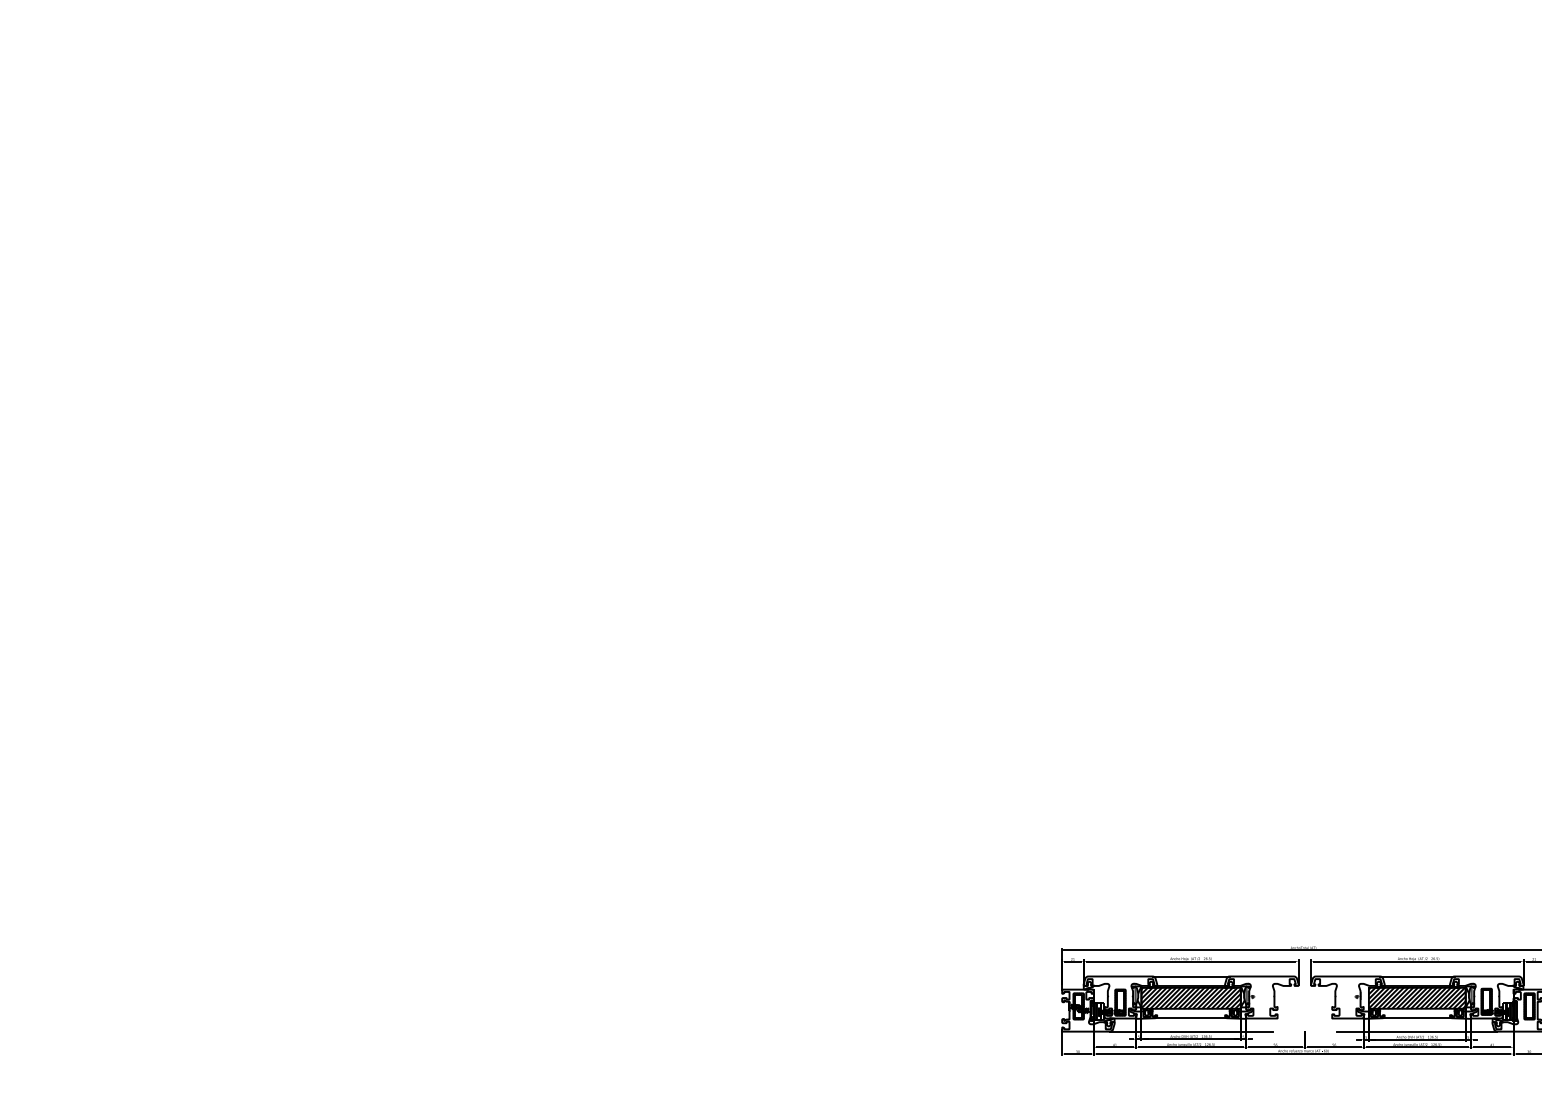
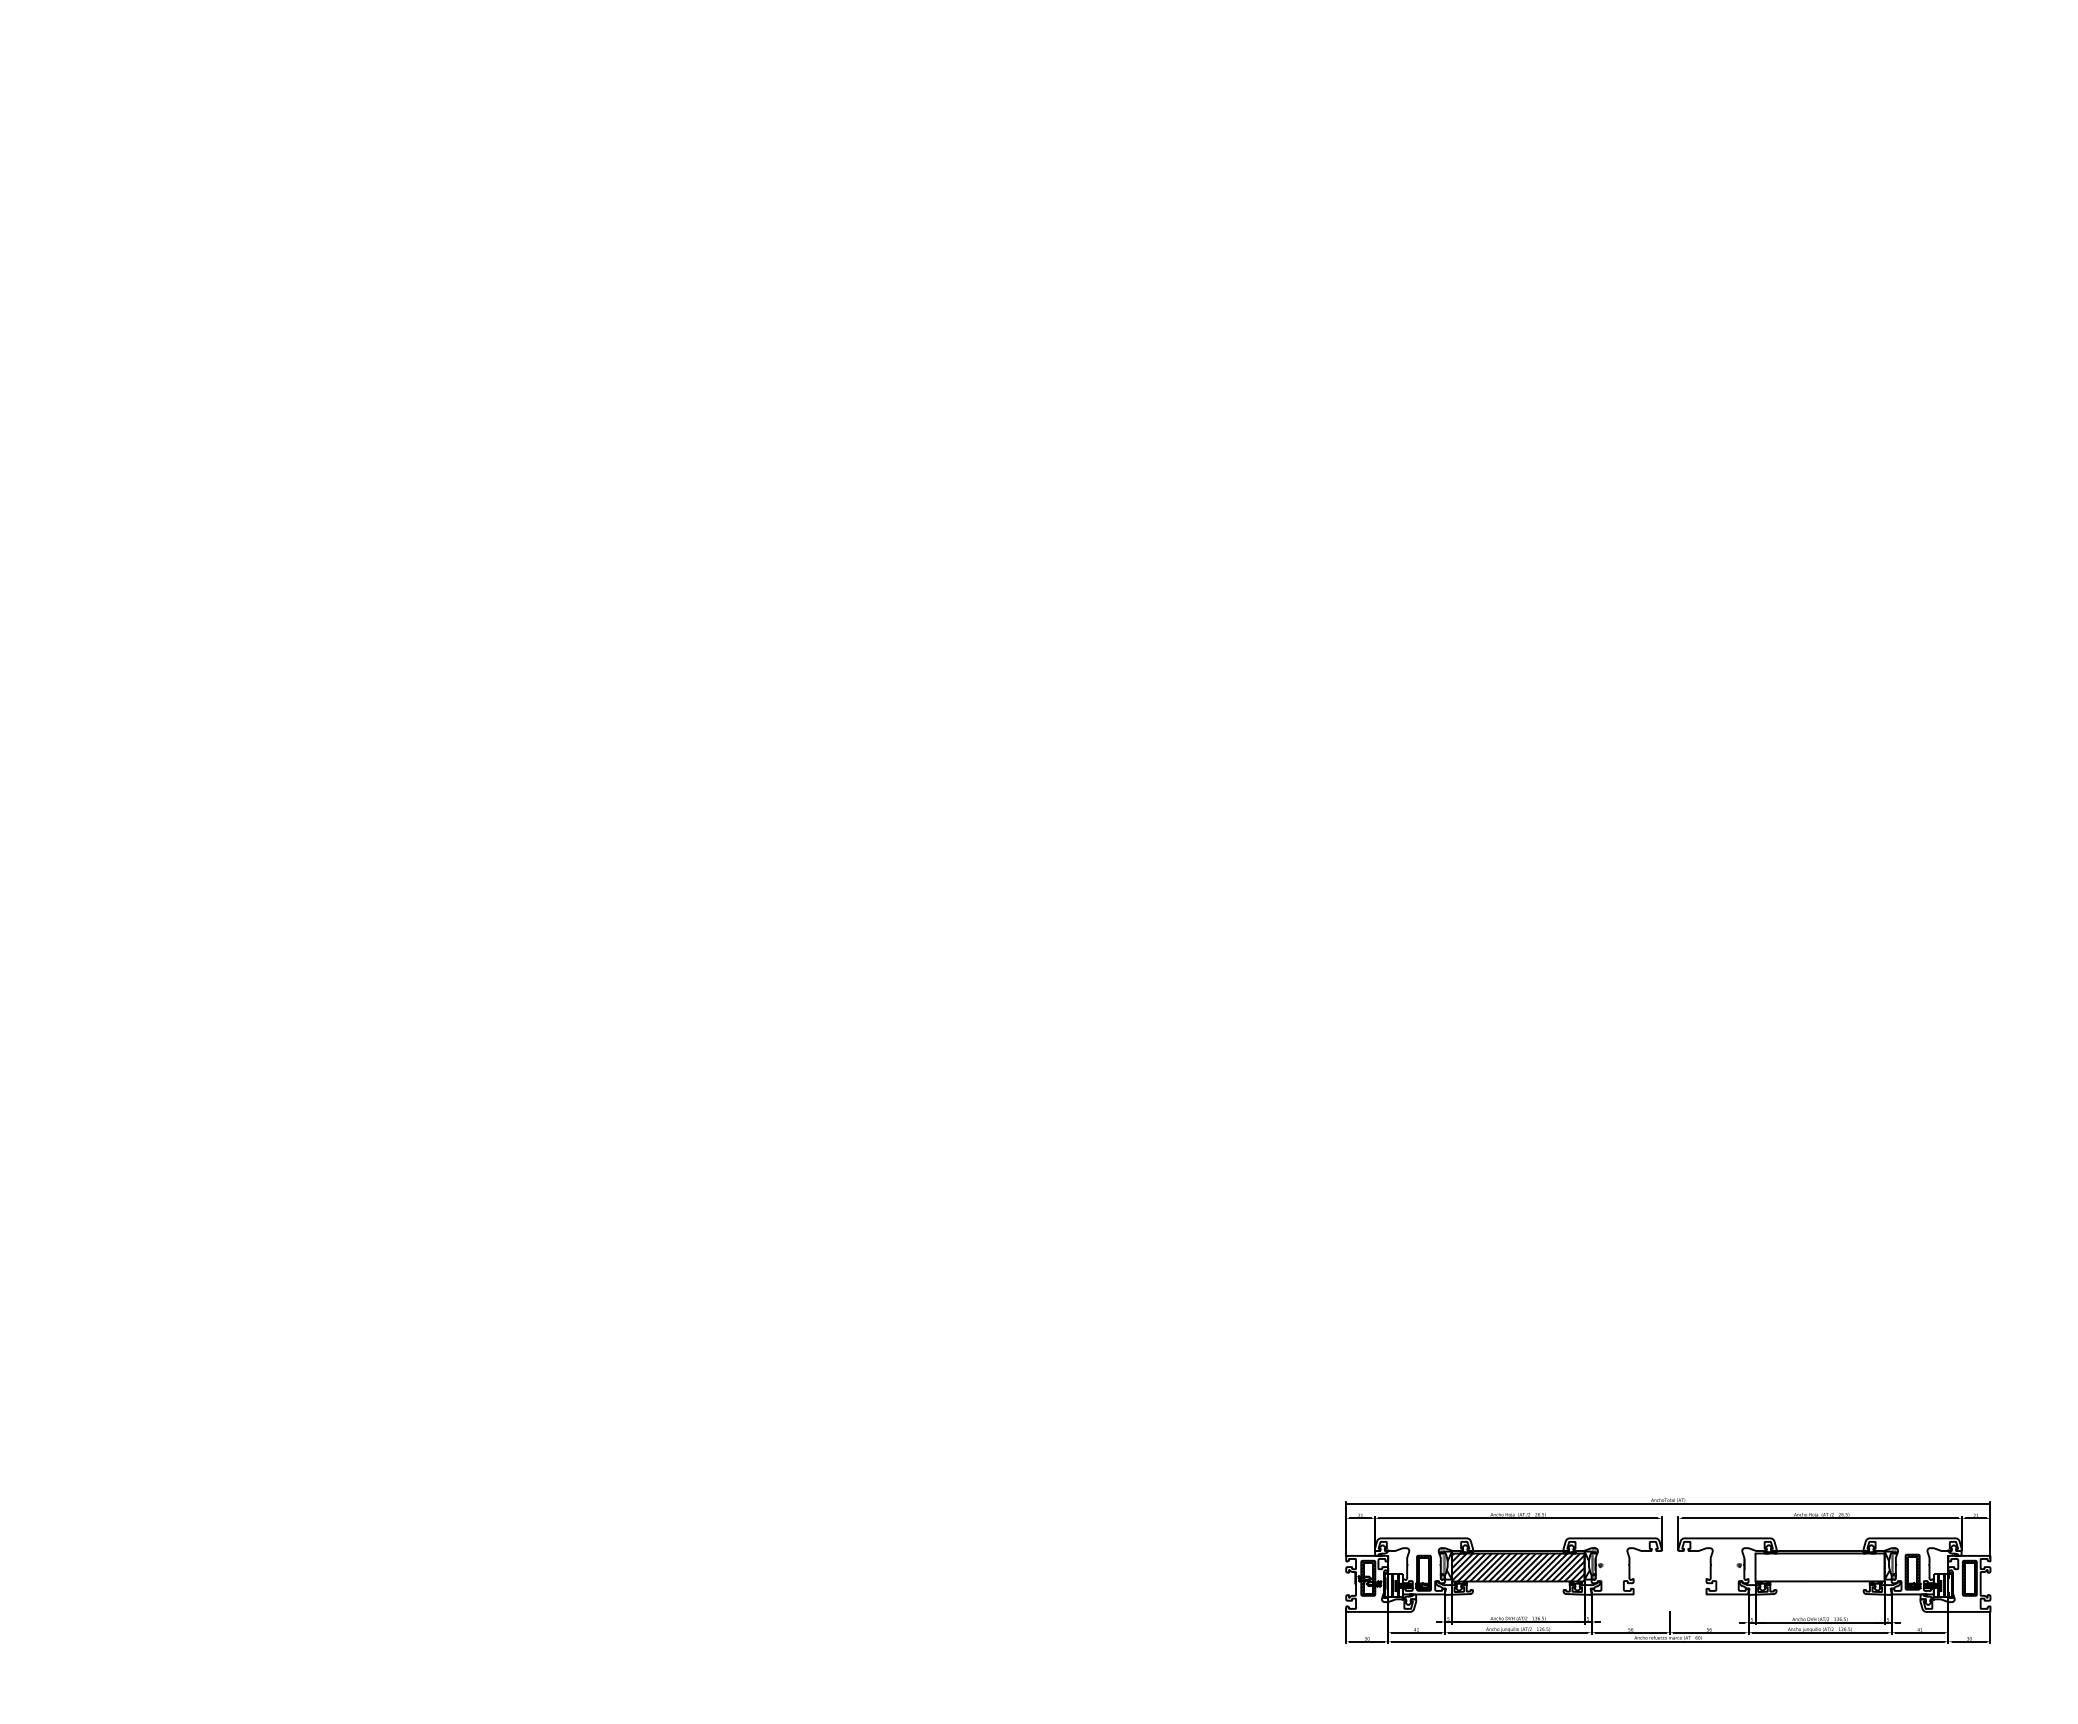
line: (1190, 976) -> (1517, 1538), removed
line: (1416, 976) -> (1819, 1538), removed
hatch: (1416, 998) -> (1819, 1567), removed
line: (1191, 1018) -> (1518, 1594), removed
line: (1416, 1018) -> (1819, 1594), removed
line: (1191, 1031) -> (1518, 1611), removed
line: (1416, 1031) -> (1819, 1611), removed

